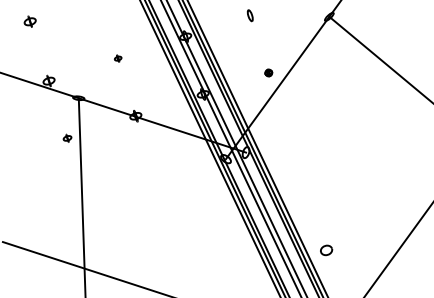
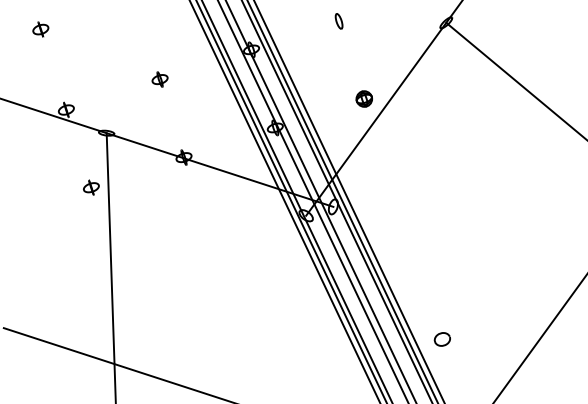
part: (117, 58) -> (159, 79), size x1.67
part: (268, 72) -> (363, 98), size x1.67
part: (67, 138) -> (91, 187), size x1.43

